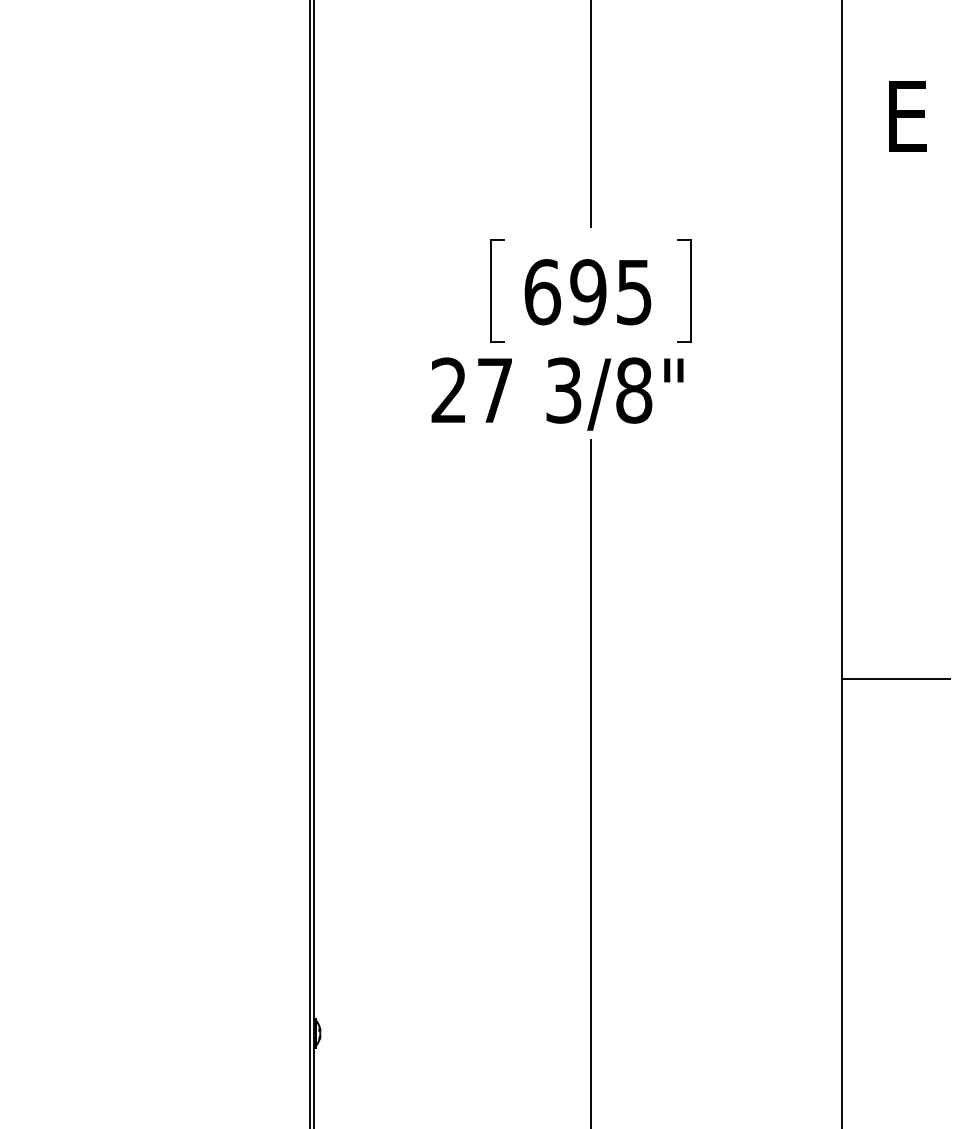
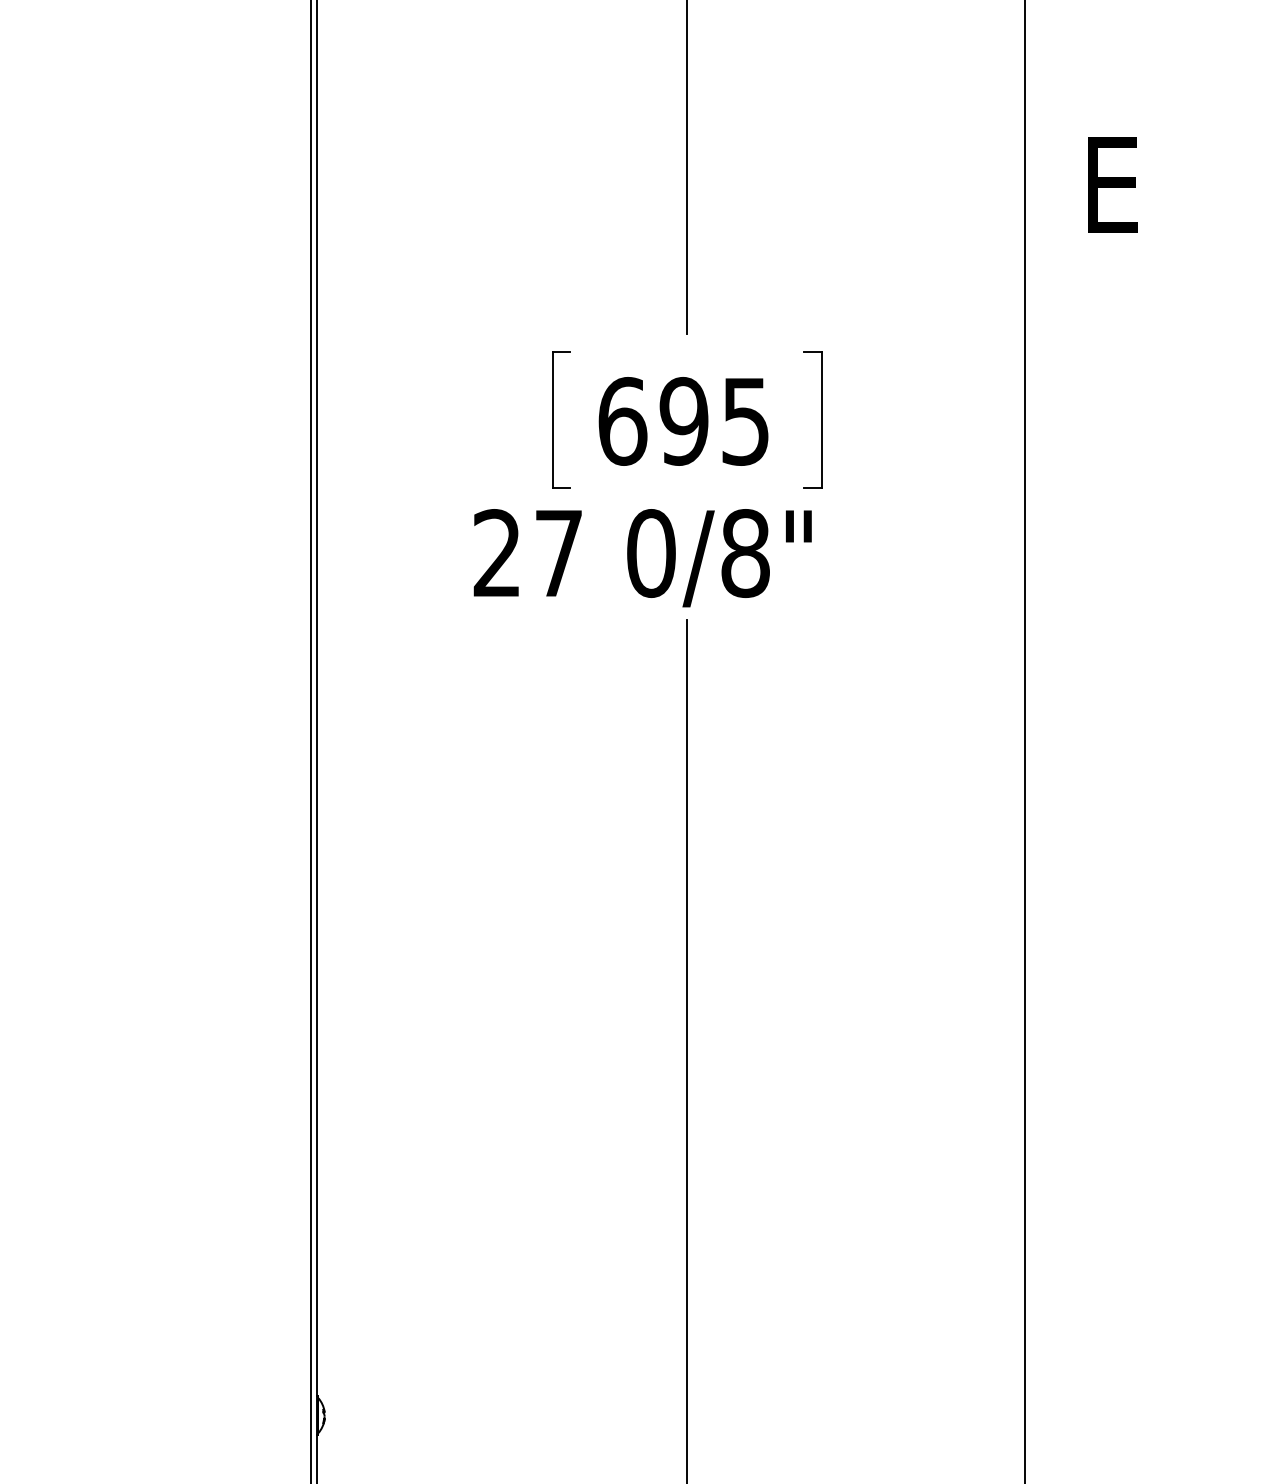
text: (564, 390) -> (652, 553), 3/8" -> 0/8"
line: (895, 679) -> (1096, 941), removed

